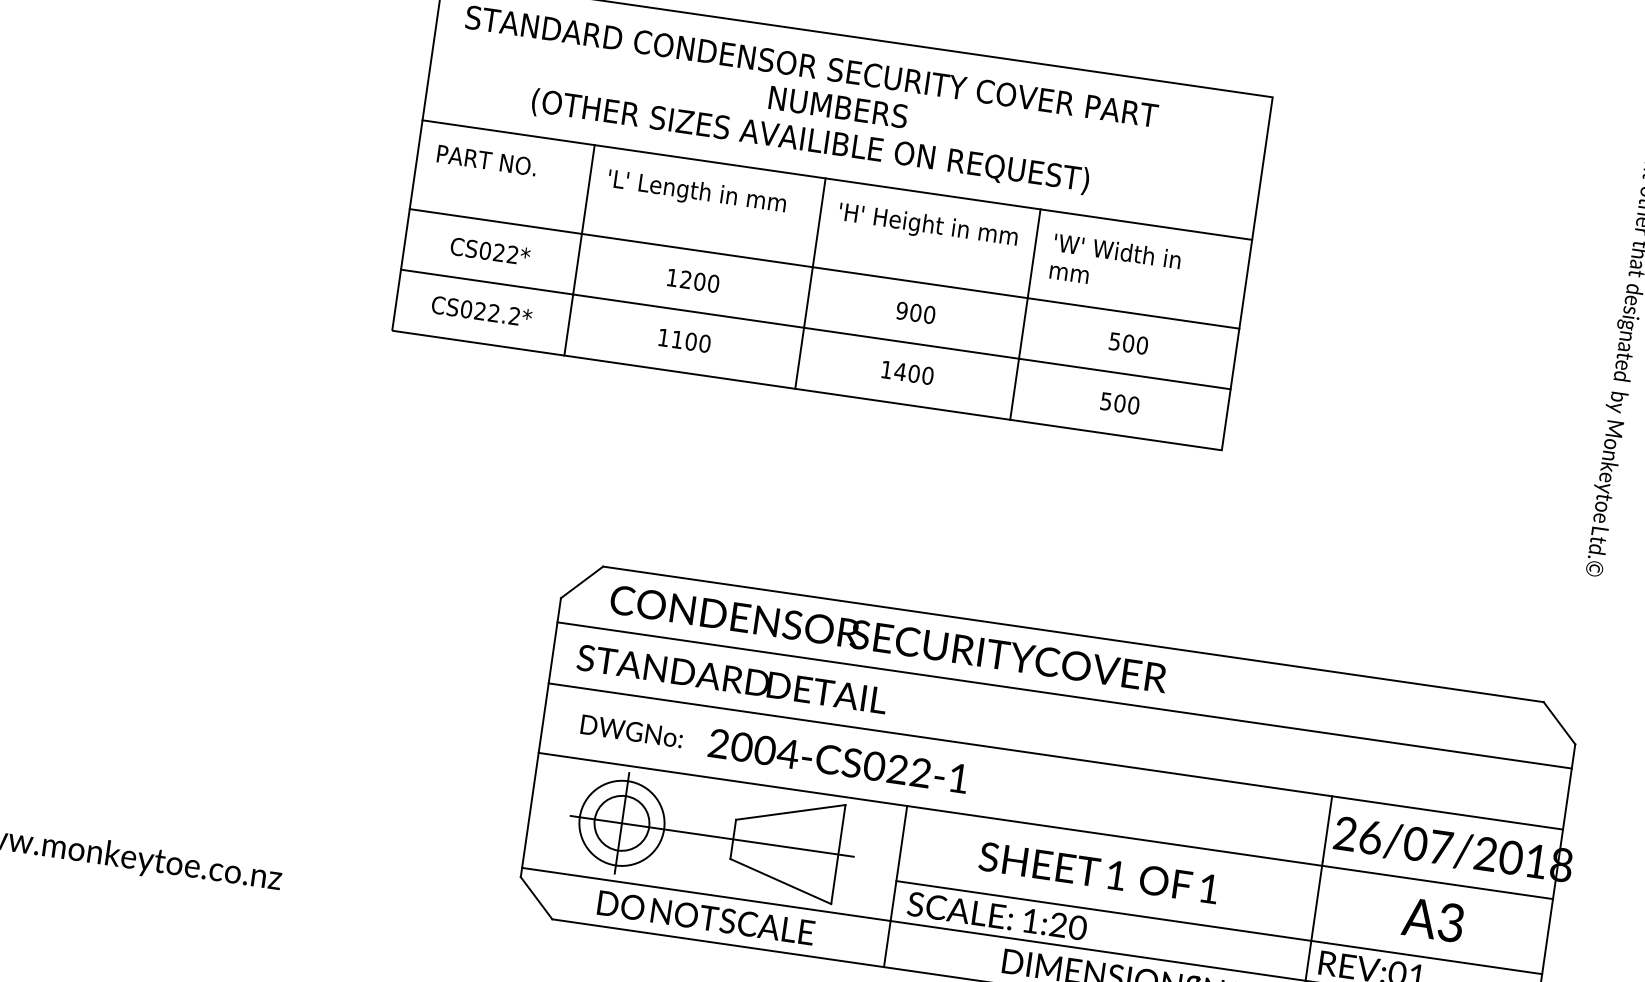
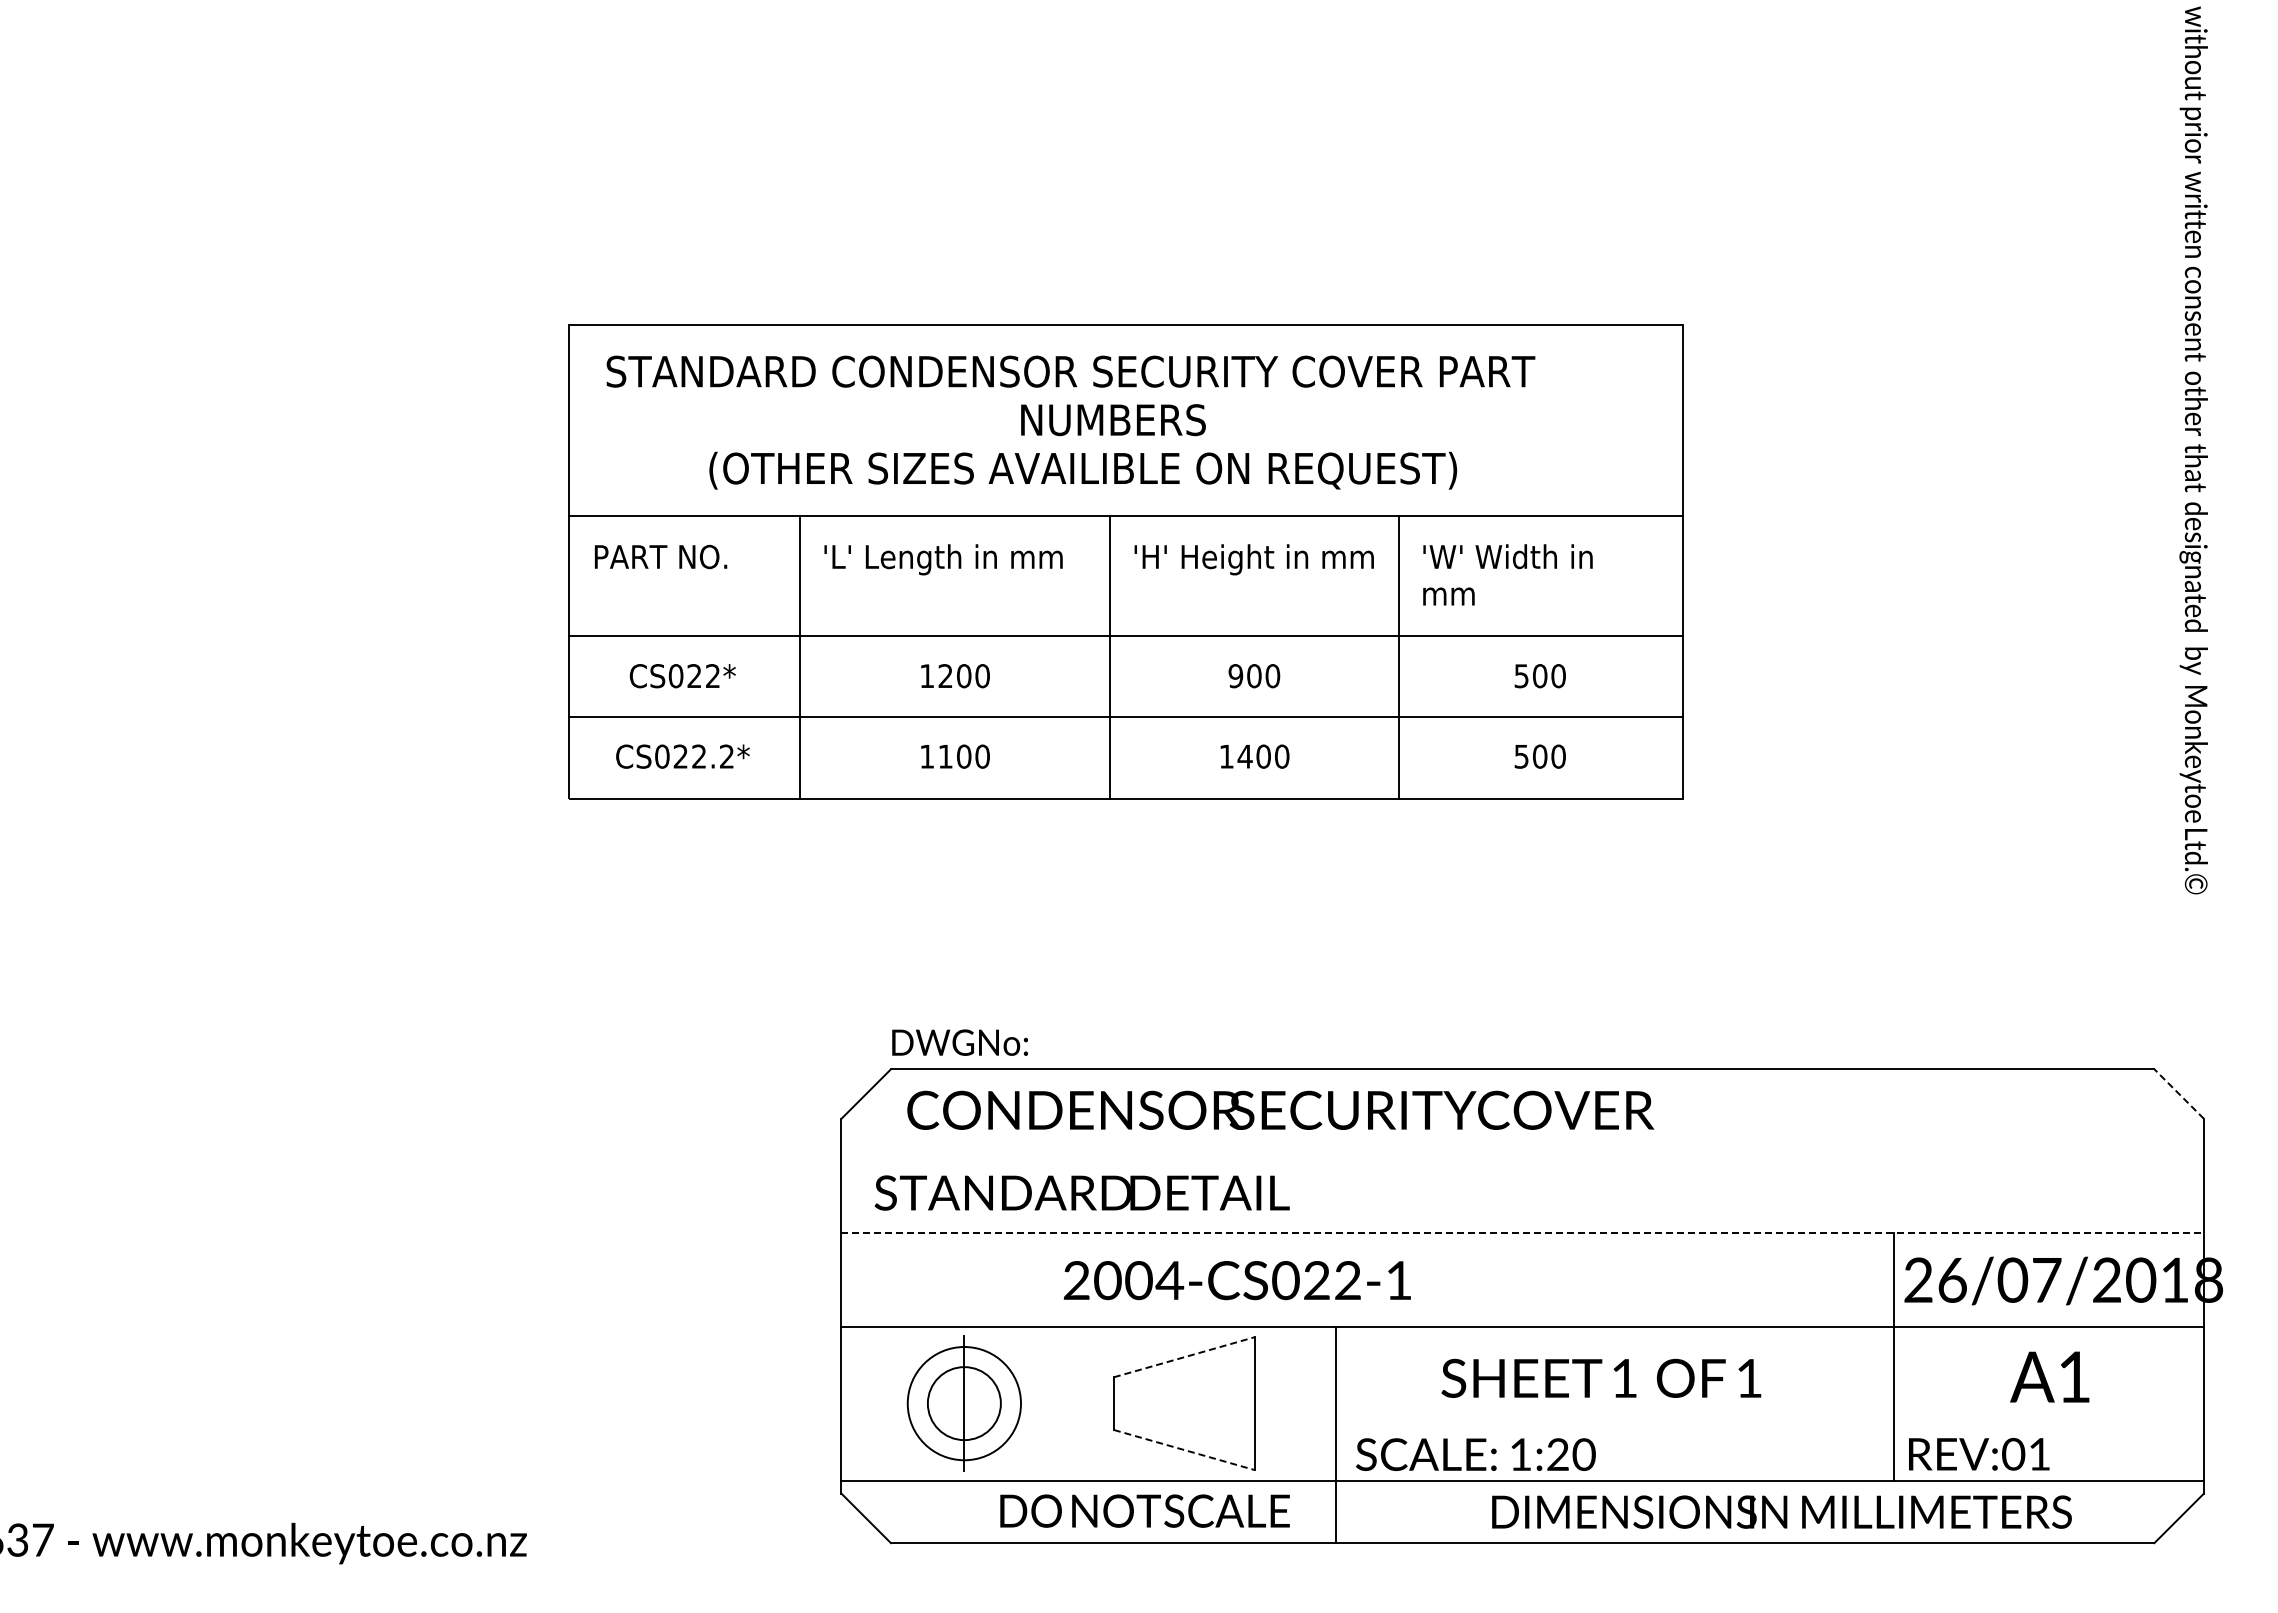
line: (1064, 695) -> (1522, 1151), removed
line: (1559, 722) -> (2178, 1093), solid -> dashed
text: (631, 731) -> (959, 1042), moved
line: (1056, 756) -> (1523, 1233), solid -> dashed
line: (790, 812) -> (1184, 1357), solid -> dashed
line: (712, 836) -> (1085, 1403), removed
line: (780, 881) -> (1184, 1450), solid -> dashed
text: (705, 917) -> (1144, 1510), moved
text: (1451, 922) -> (2074, 1377), A3 -> A1
line: (1218, 927) -> (1769, 1427), removed

